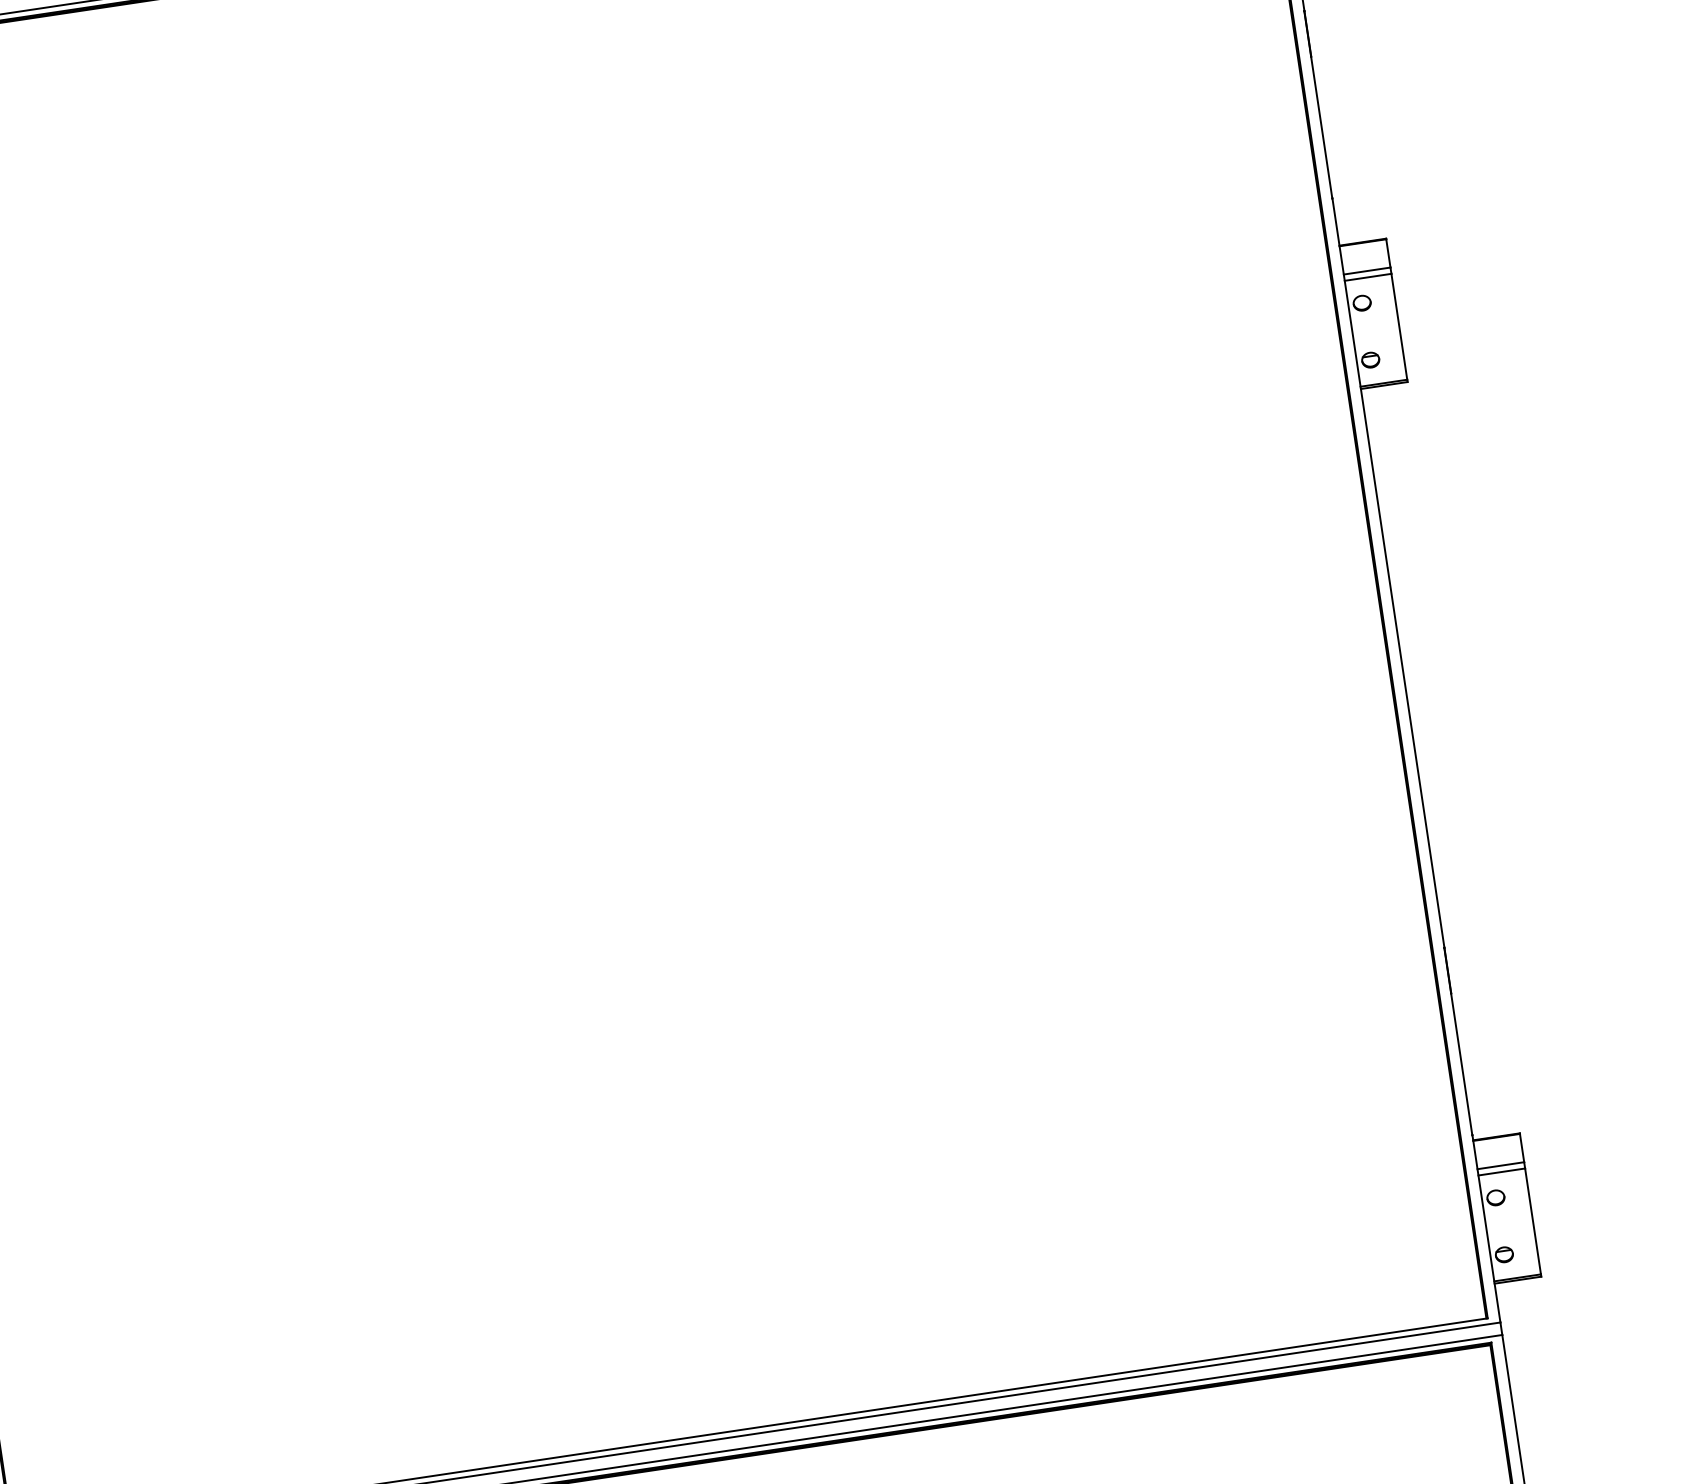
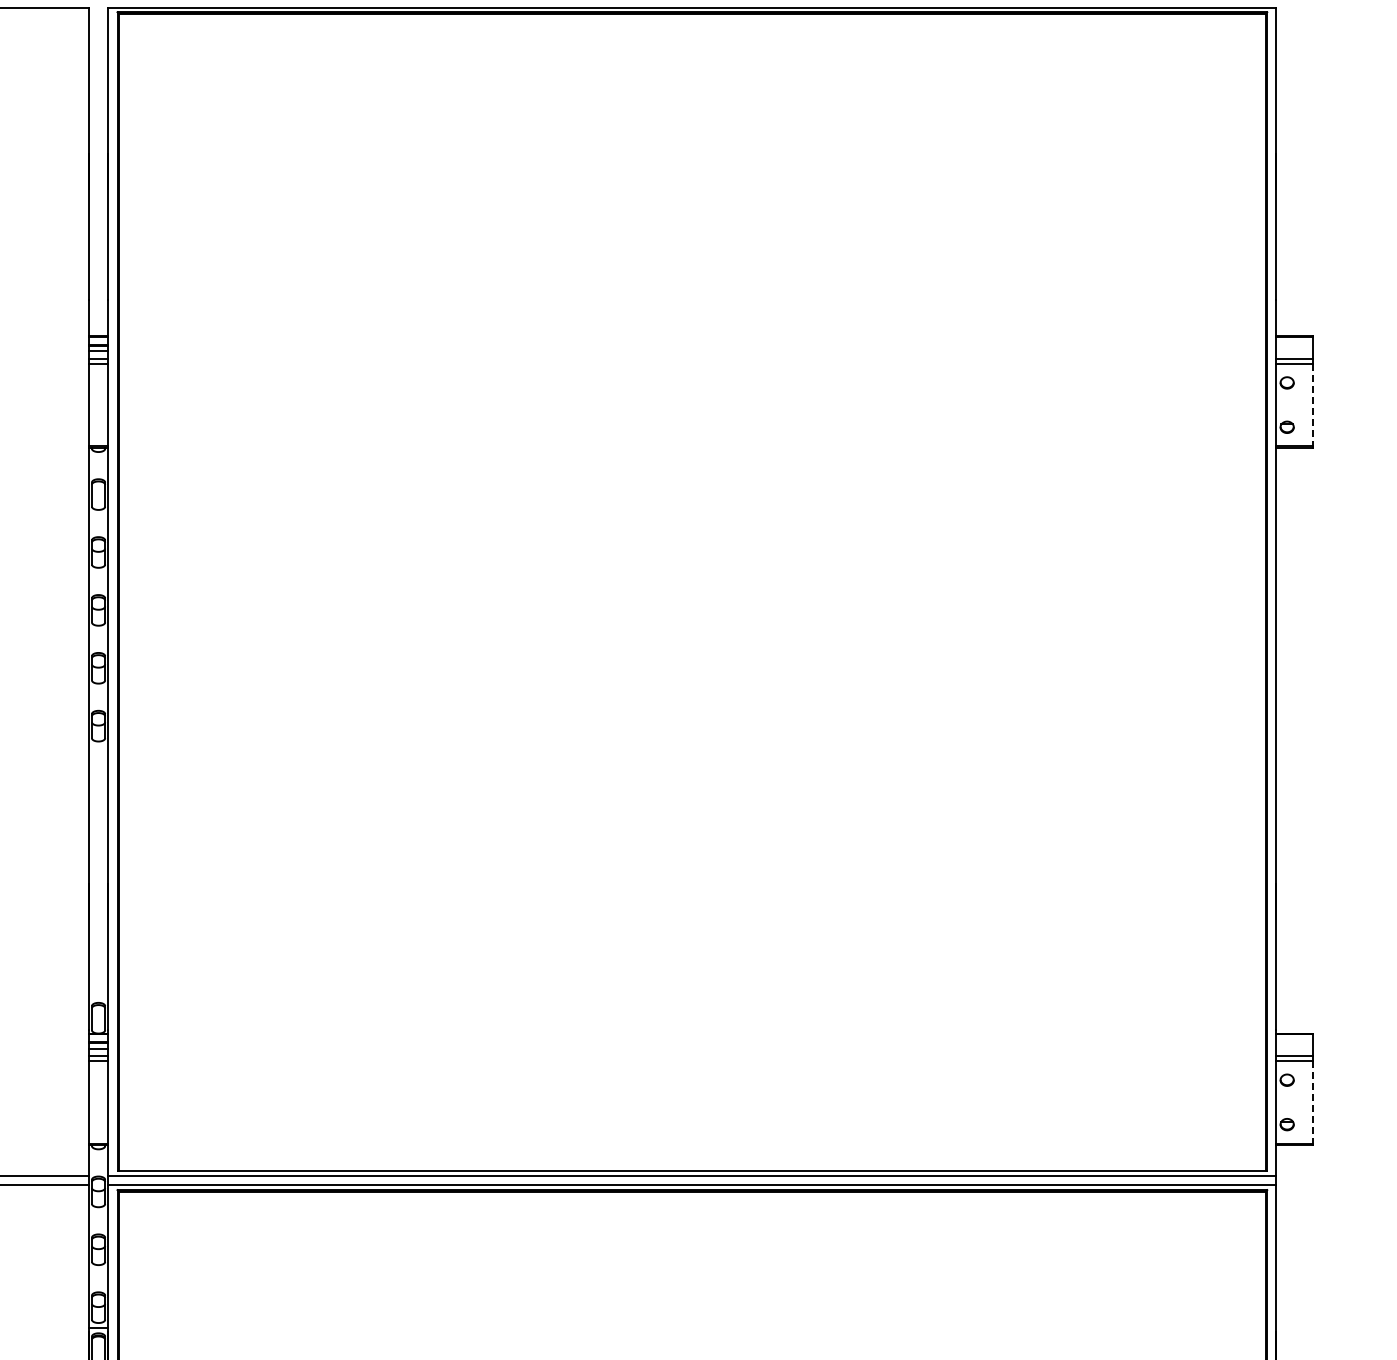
line: (1399, 327) -> (1312, 405), solid -> dashed
line: (1532, 1221) -> (1312, 1102), solid -> dashed

